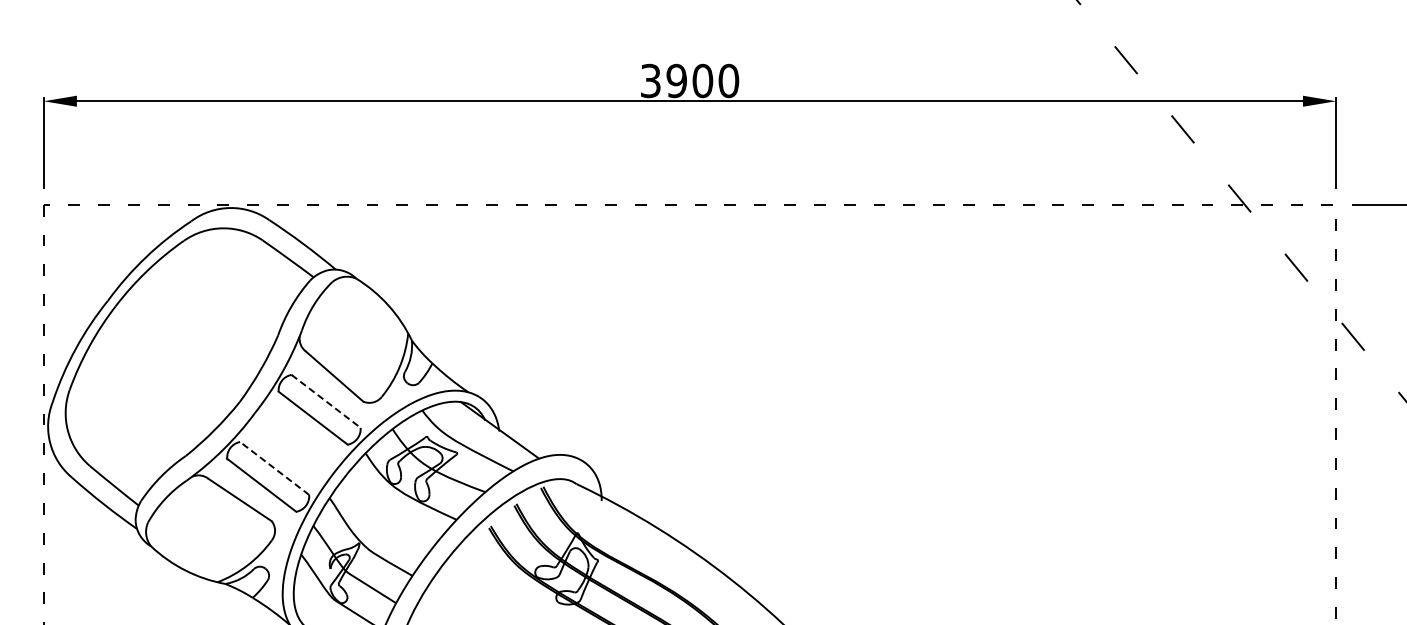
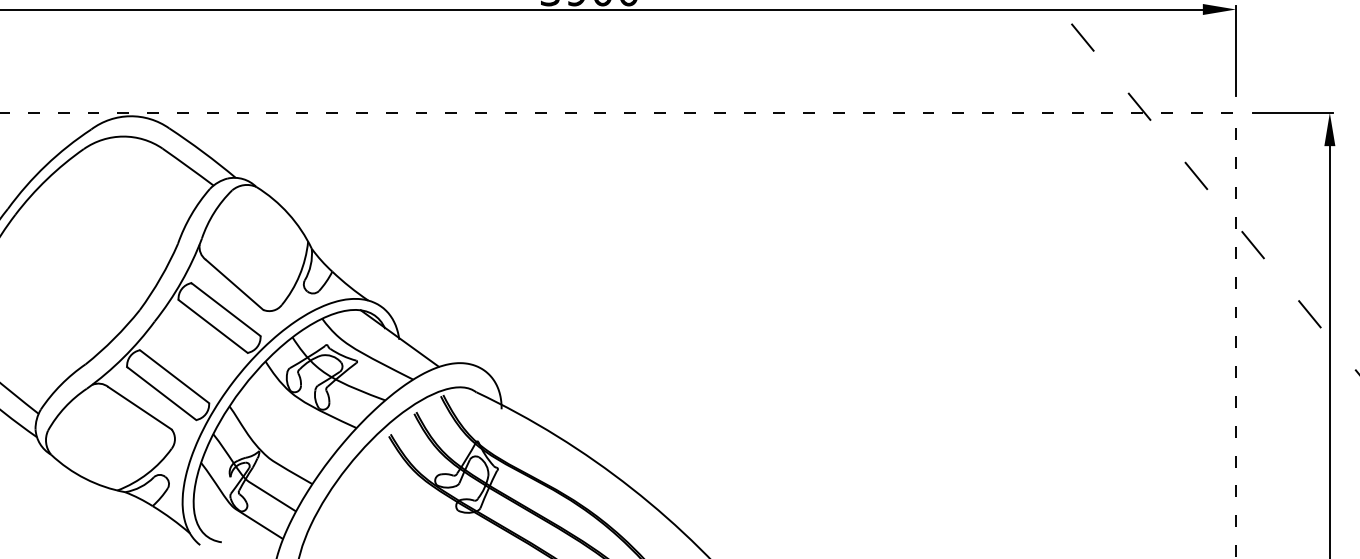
line: (326, 401) -> (226, 309), dashed -> solid
line: (274, 468) -> (174, 376), dashed -> solid

